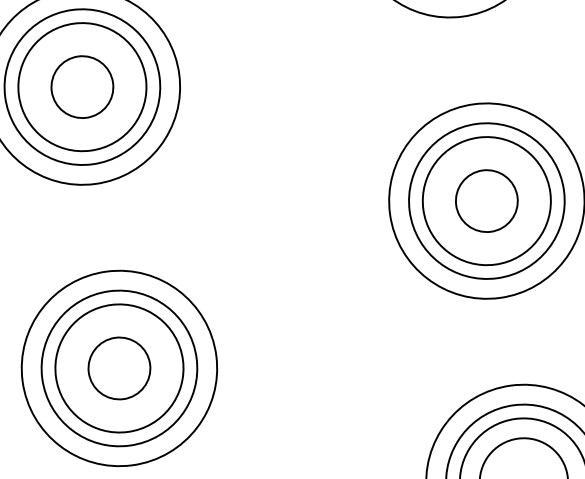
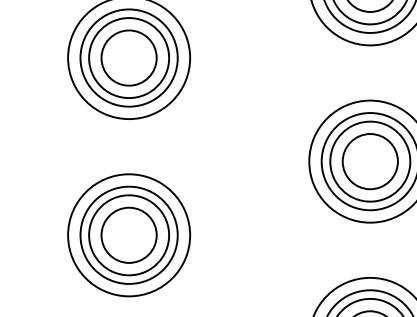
circle: (81, 86) -> (128, 57), size x1.43
circle: (485, 201) -> (369, 161), size x1.43
circle: (118, 367) -> (128, 234), size x1.43

